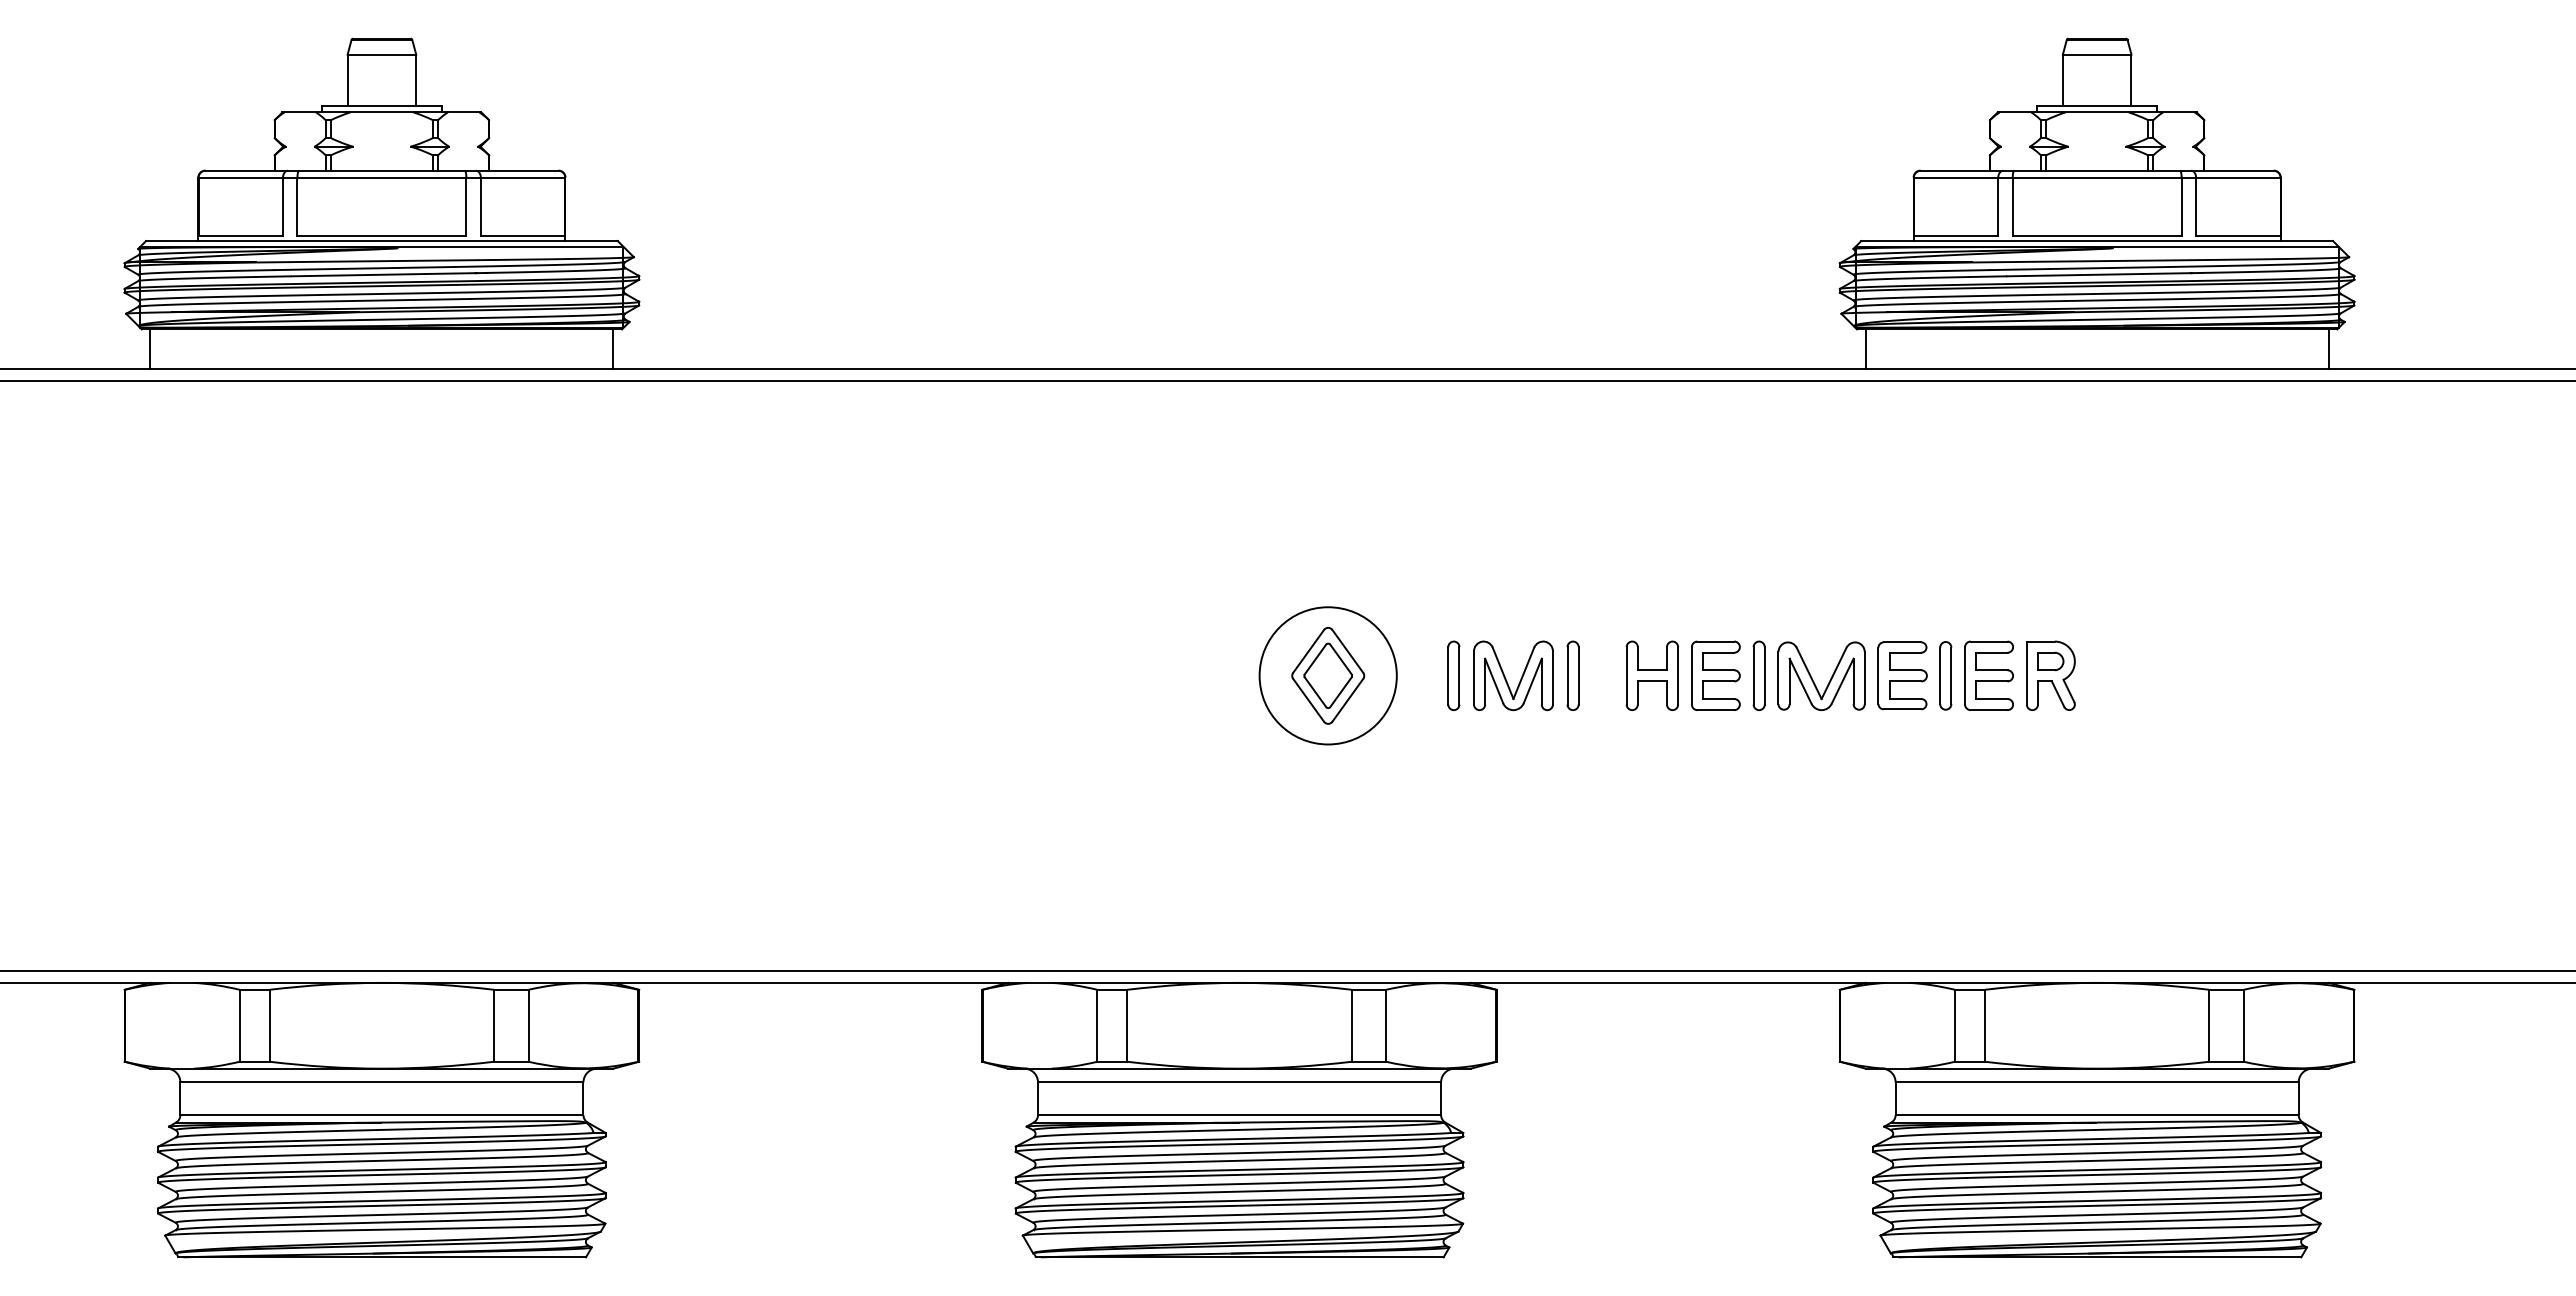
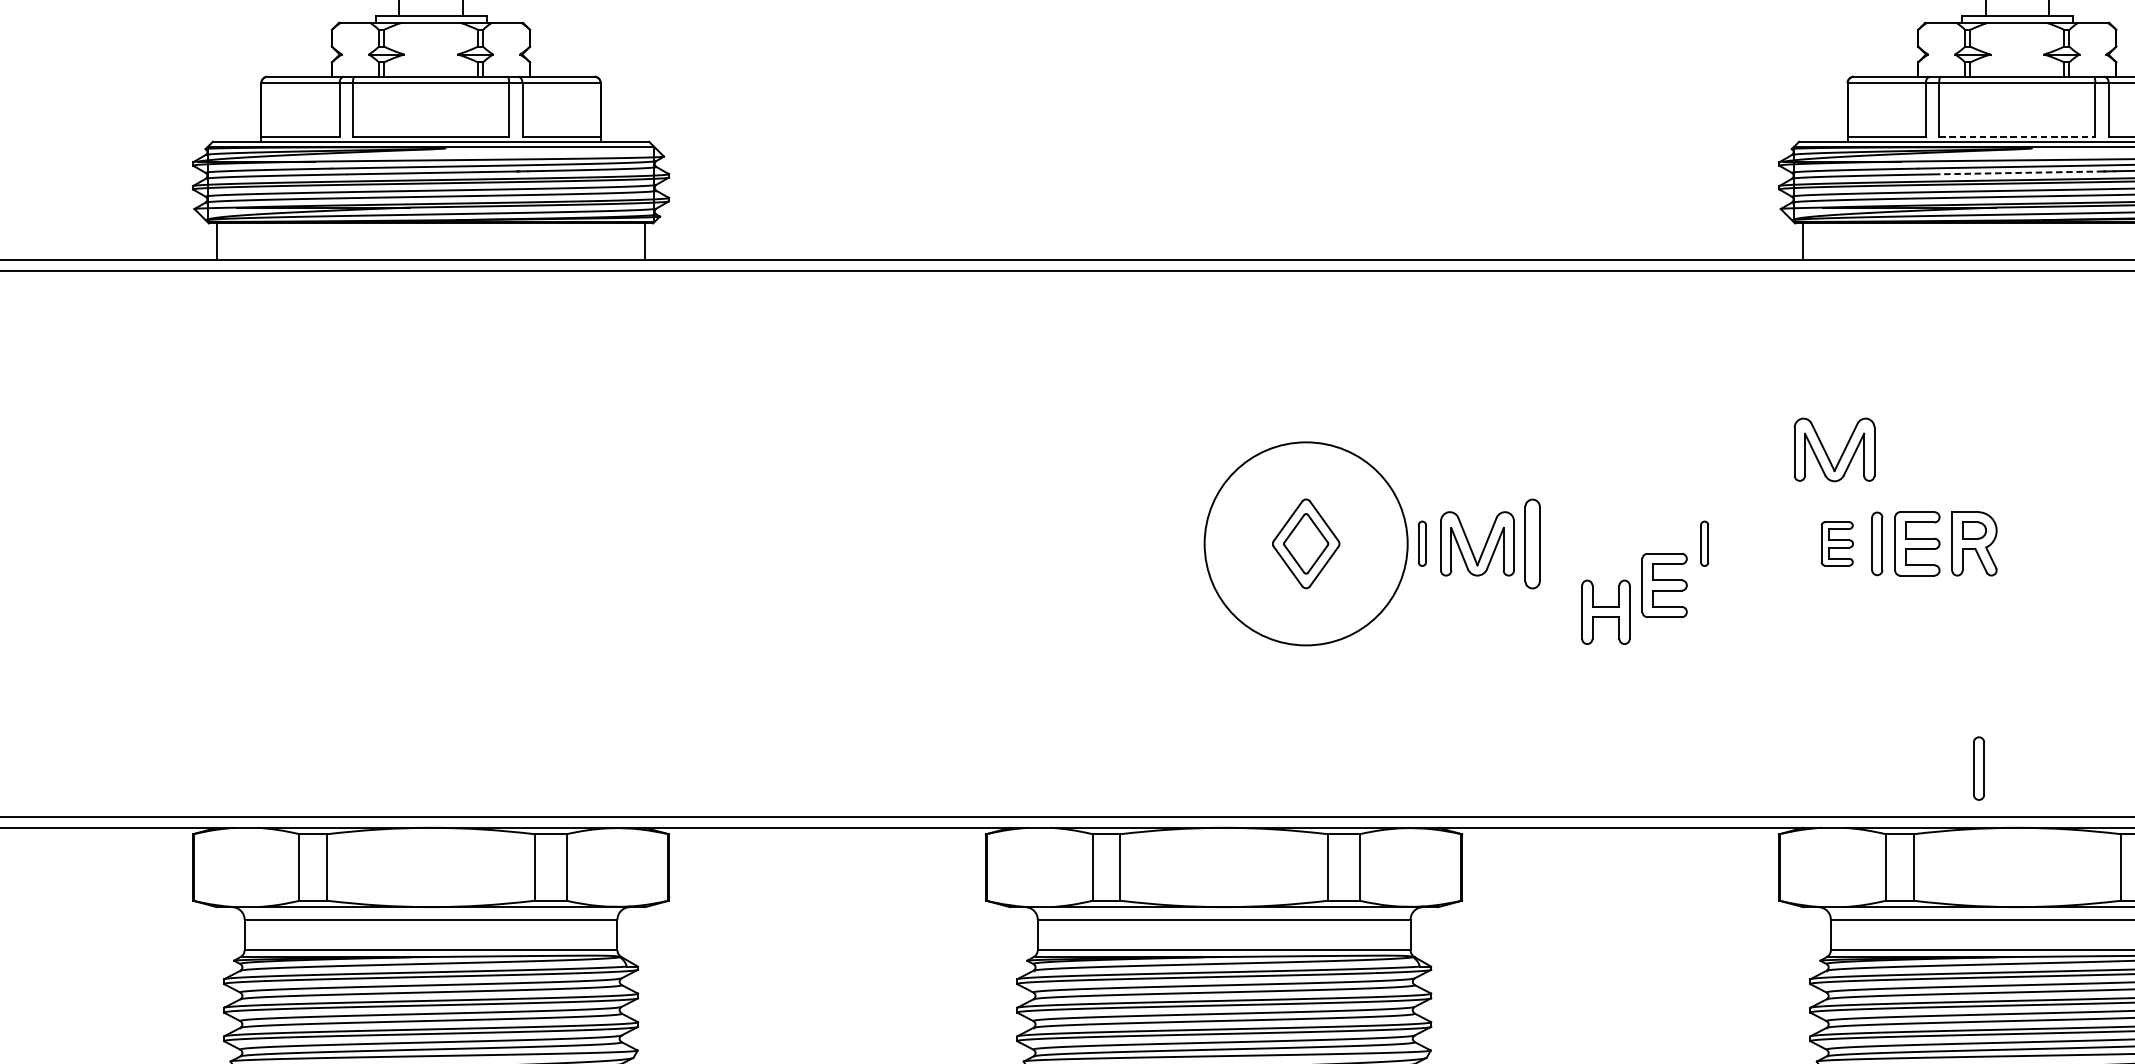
line: (2097, 235) -> (2017, 136), solid -> dashed
line: (2098, 274) -> (2018, 172), solid -> dashed
circle: (1327, 675) -> (1305, 543), size x1.6
part: (1453, 675) -> (1422, 543), size x0.7
part: (1572, 675) -> (1532, 543), size x1.4
part: (1651, 675) -> (1605, 611), moved
part: (1715, 675) -> (1664, 585), moved
part: (1758, 675) -> (1704, 543), size x0.7
part: (1902, 675) -> (1837, 543), size x0.7
part: (1813, 679) -> (1827, 452), moved
part: (2055, 918) -> (1978, 768), added

